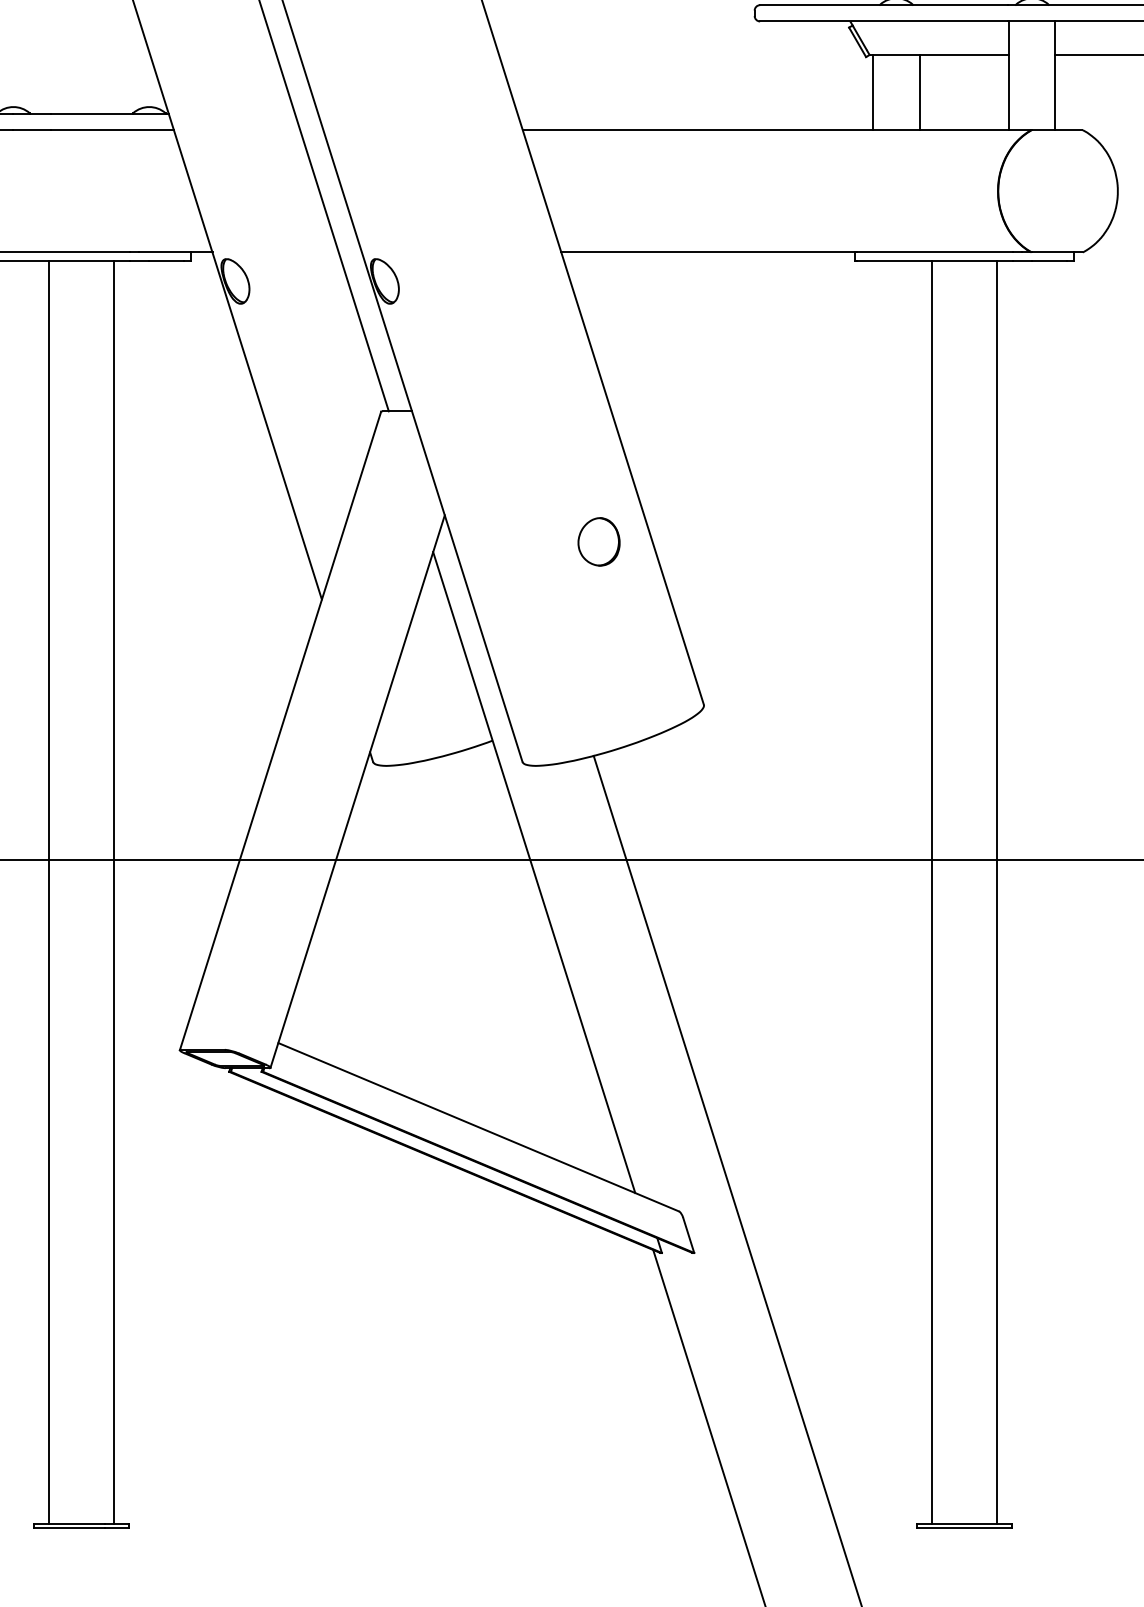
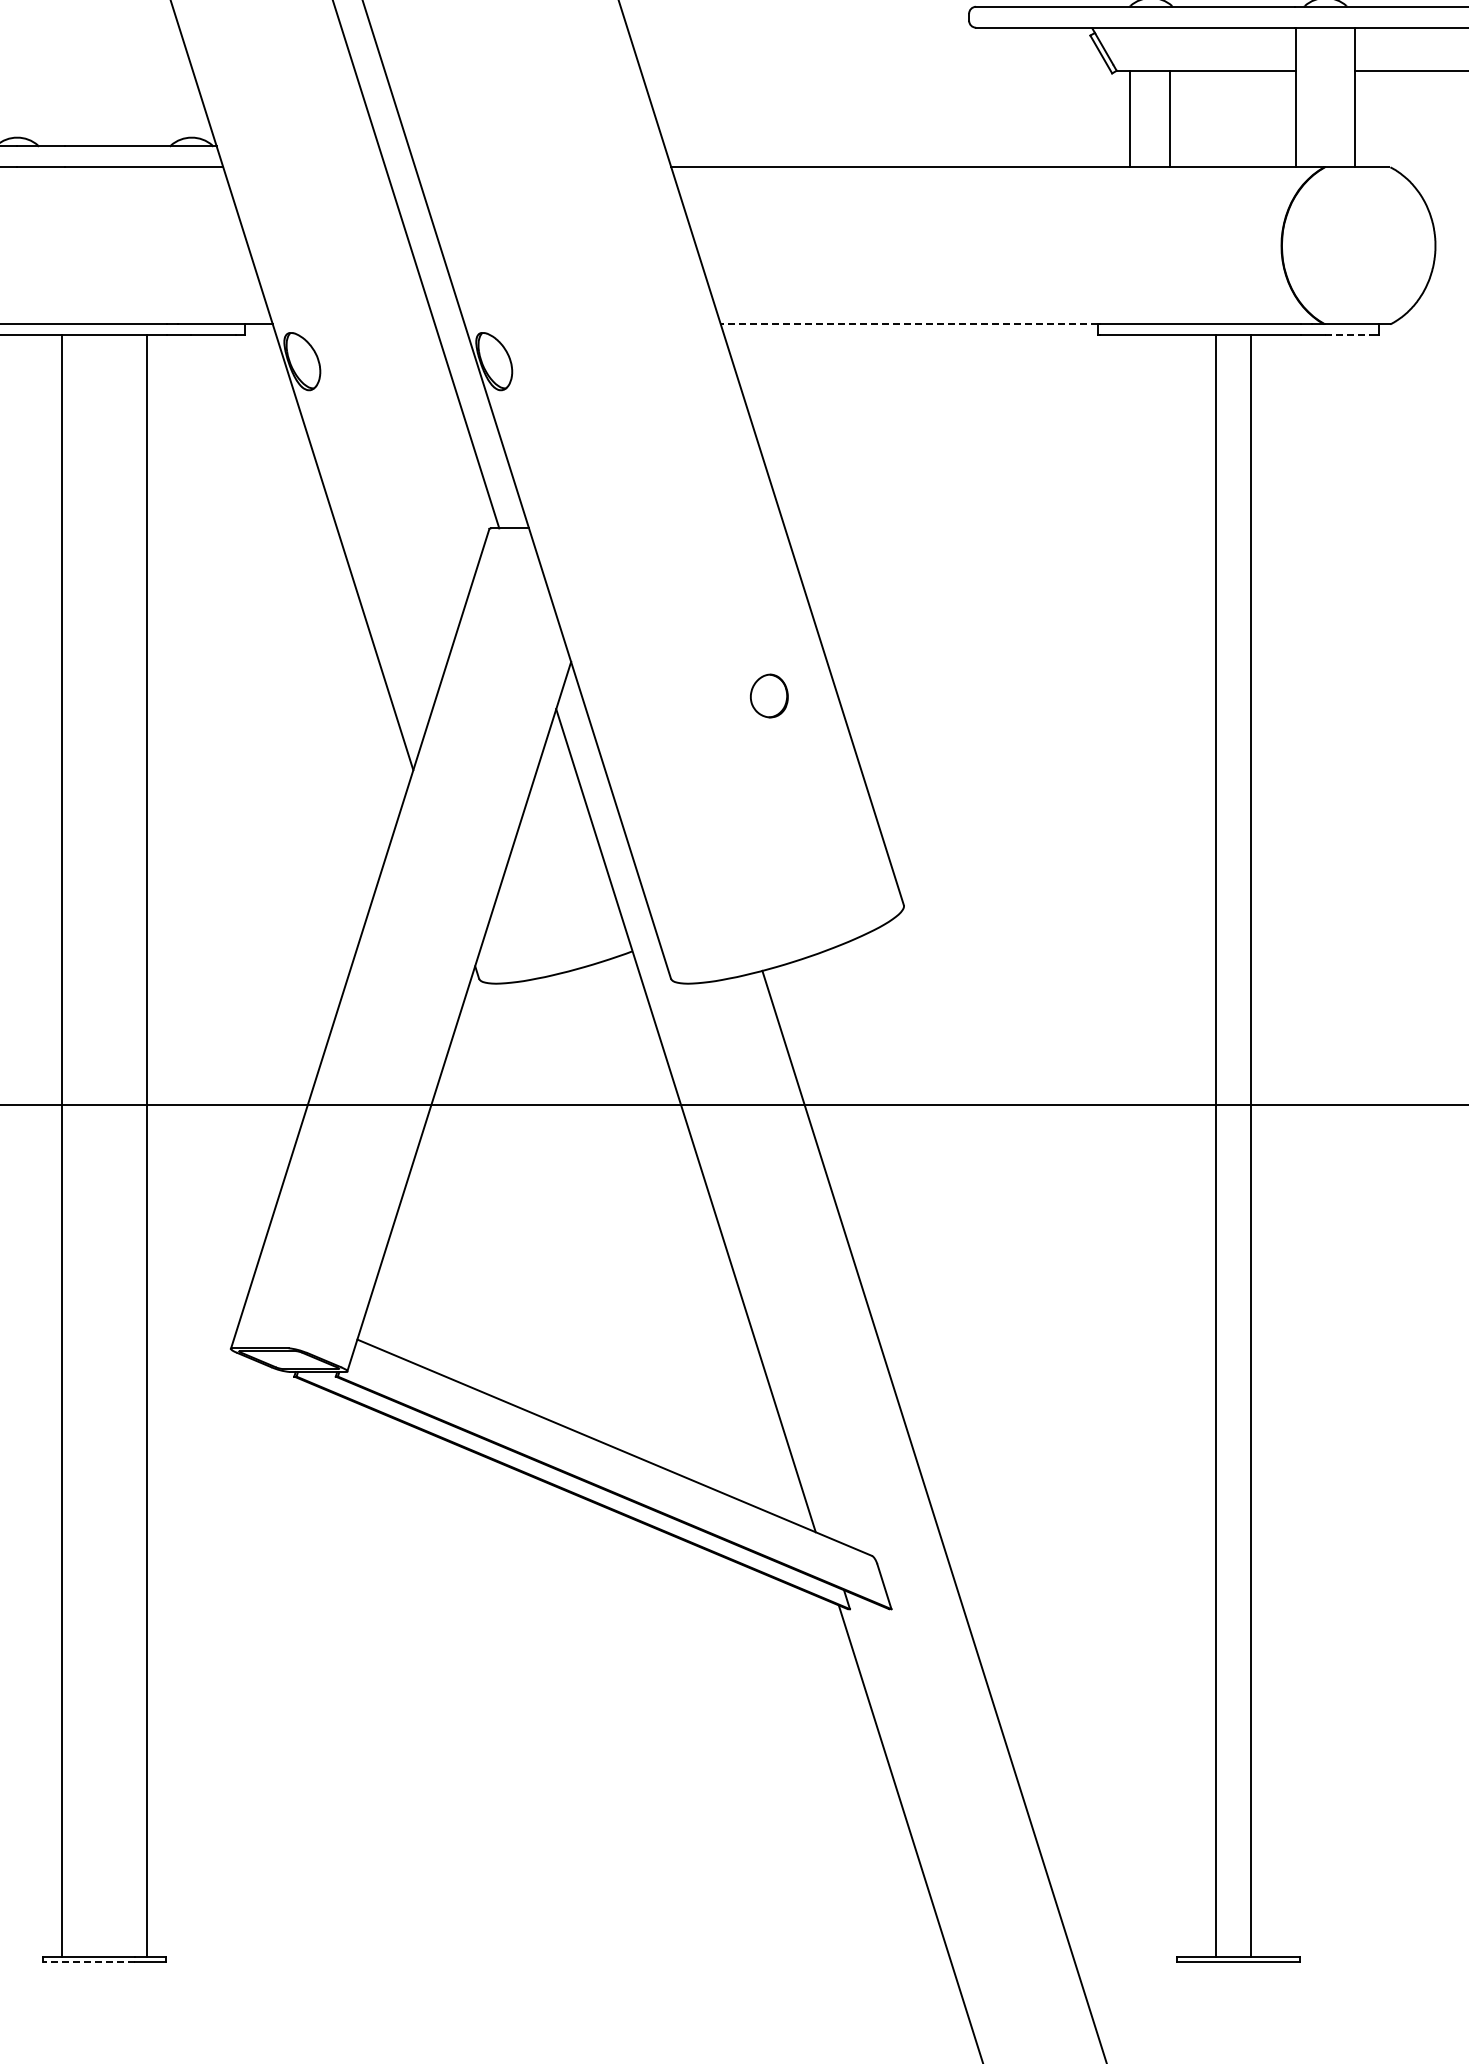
line: (873, 92) -> (1169, 119), moved
line: (919, 92) -> (1129, 119), moved
line: (708, 252) -> (909, 324), solid -> dashed
line: (1049, 260) -> (1347, 334), solid -> dashed
part: (599, 541) -> (769, 695), size x0.7
line: (931, 891) -> (1251, 1145), moved
line: (997, 891) -> (1215, 1145), moved
line: (69, 1528) -> (89, 1962), solid -> dashed

